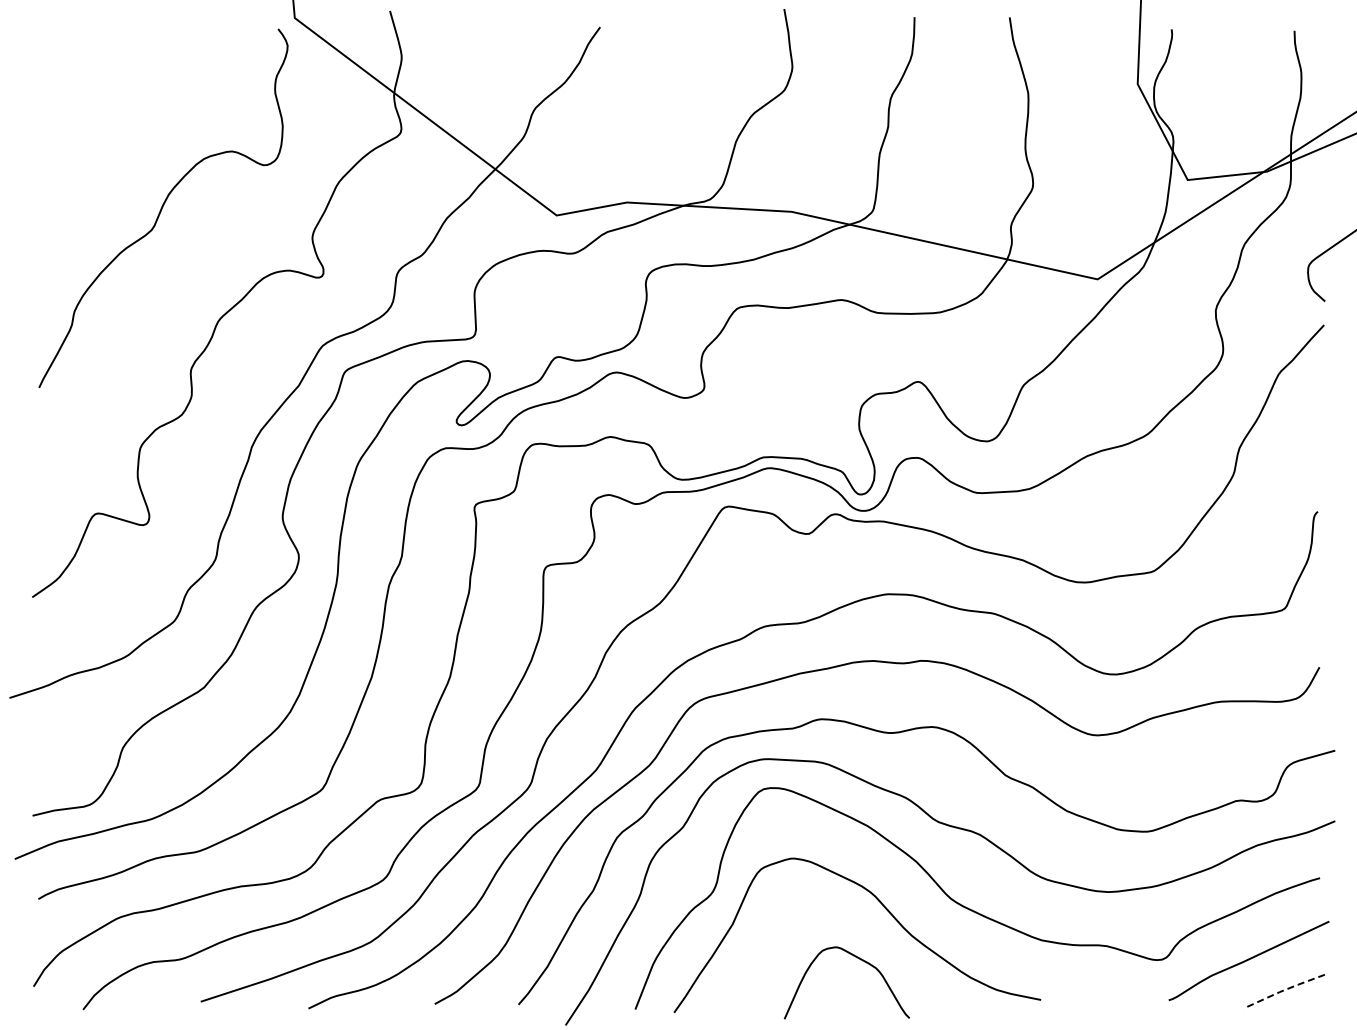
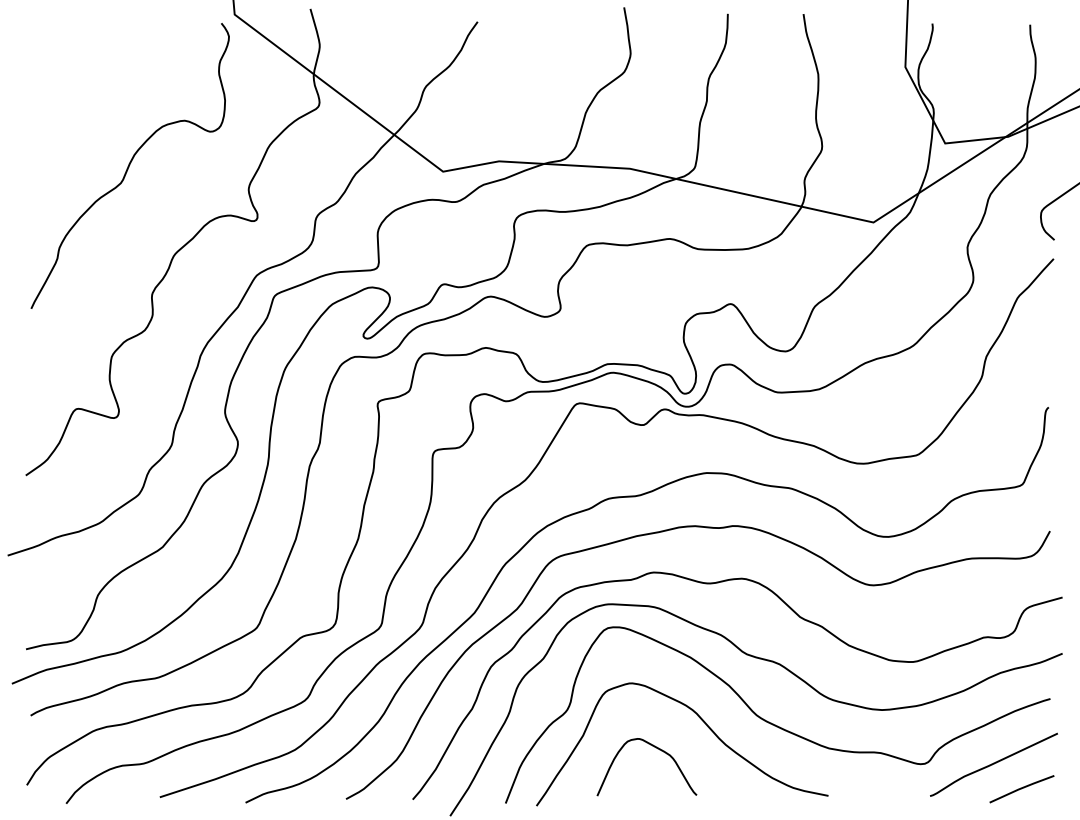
curve: (860, 960) -> (657, 749), moved
line: (1283, 990) -> (1021, 788), dashed -> solid

